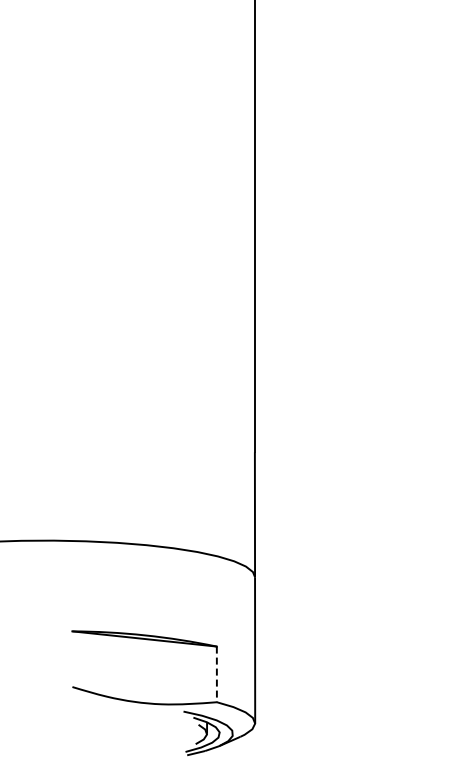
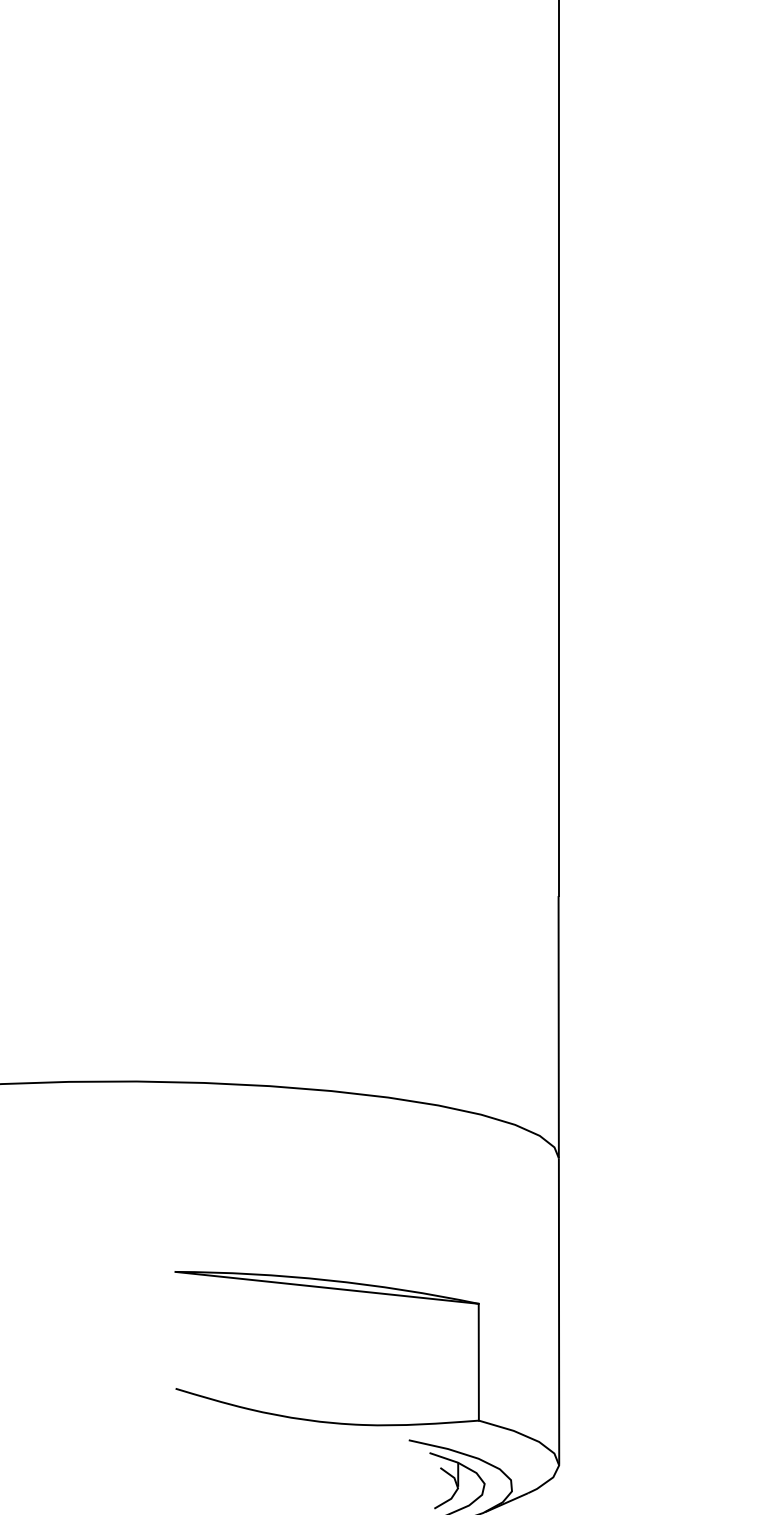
line: (216, 674) -> (477, 1362), dashed -> solid

